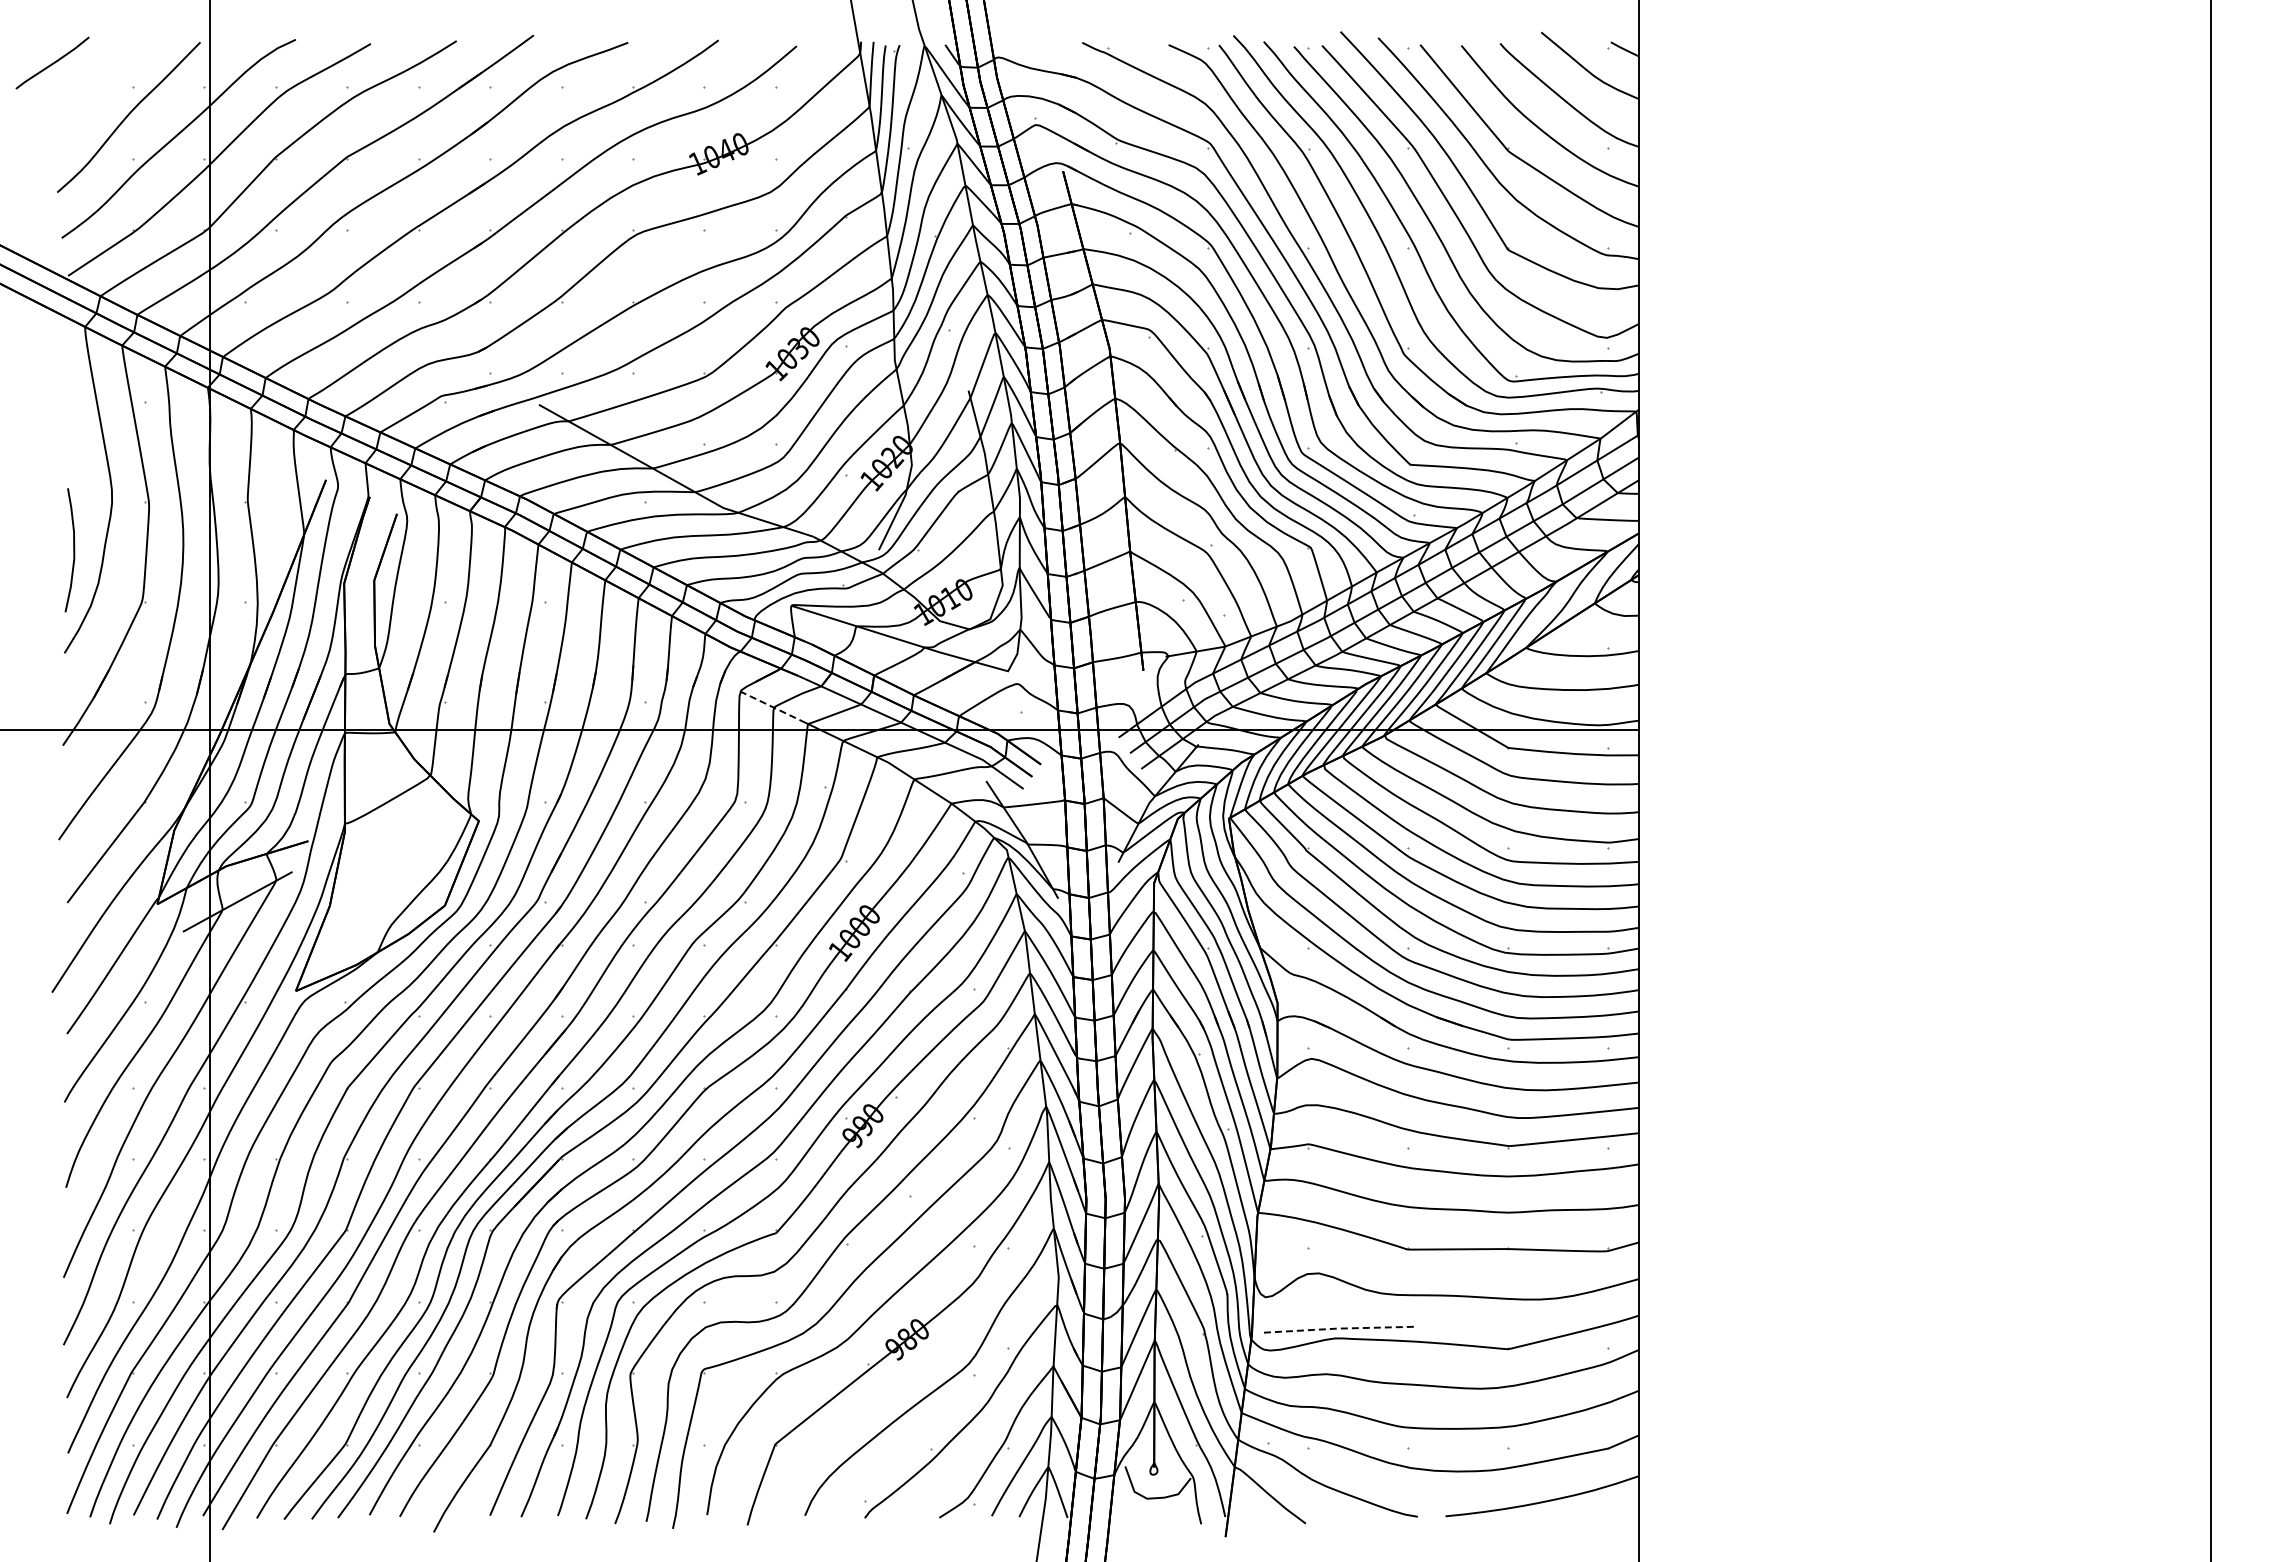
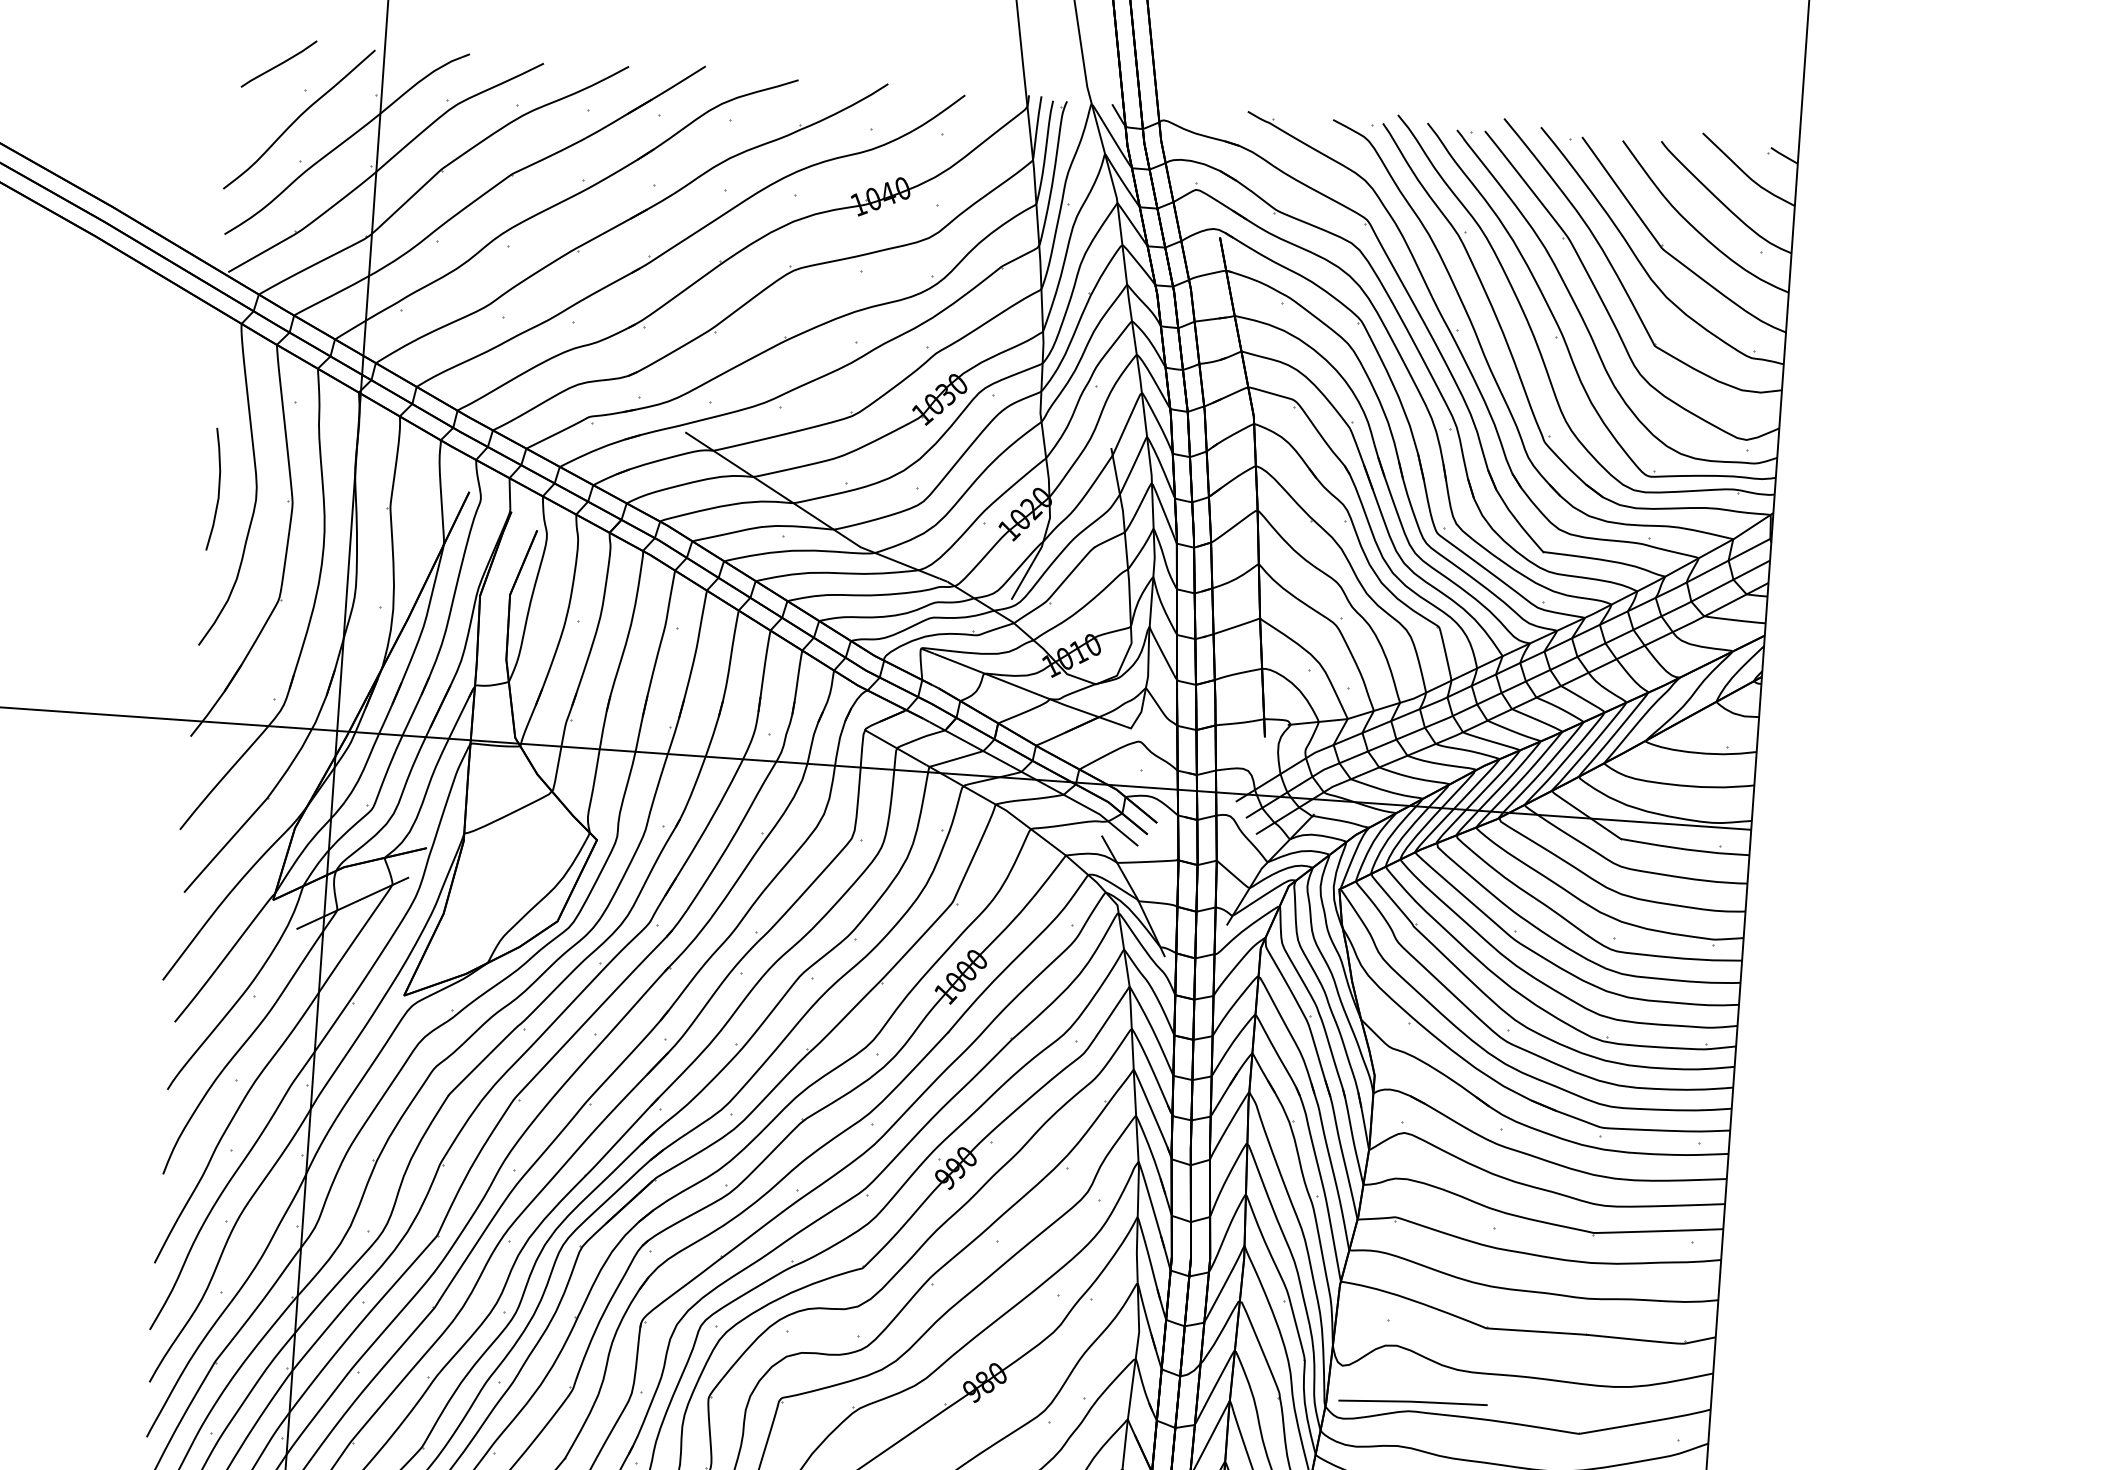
curve: (53, 62) -> (280, 63), moved
curve: (73, 550) -> (218, 489), moved
line: (772, 707) -> (895, 747), dashed -> solid
line: (1338, 1328) -> (1412, 1401), dashed -> solid

